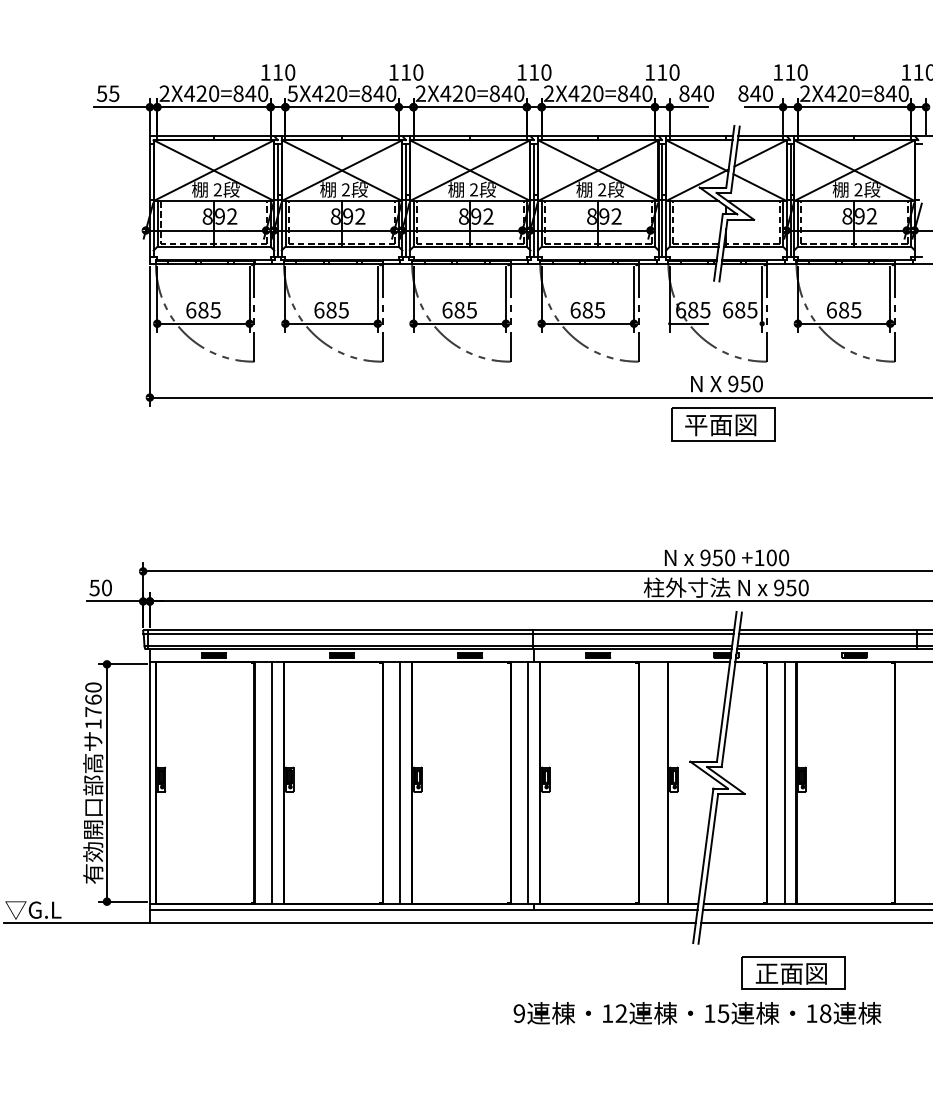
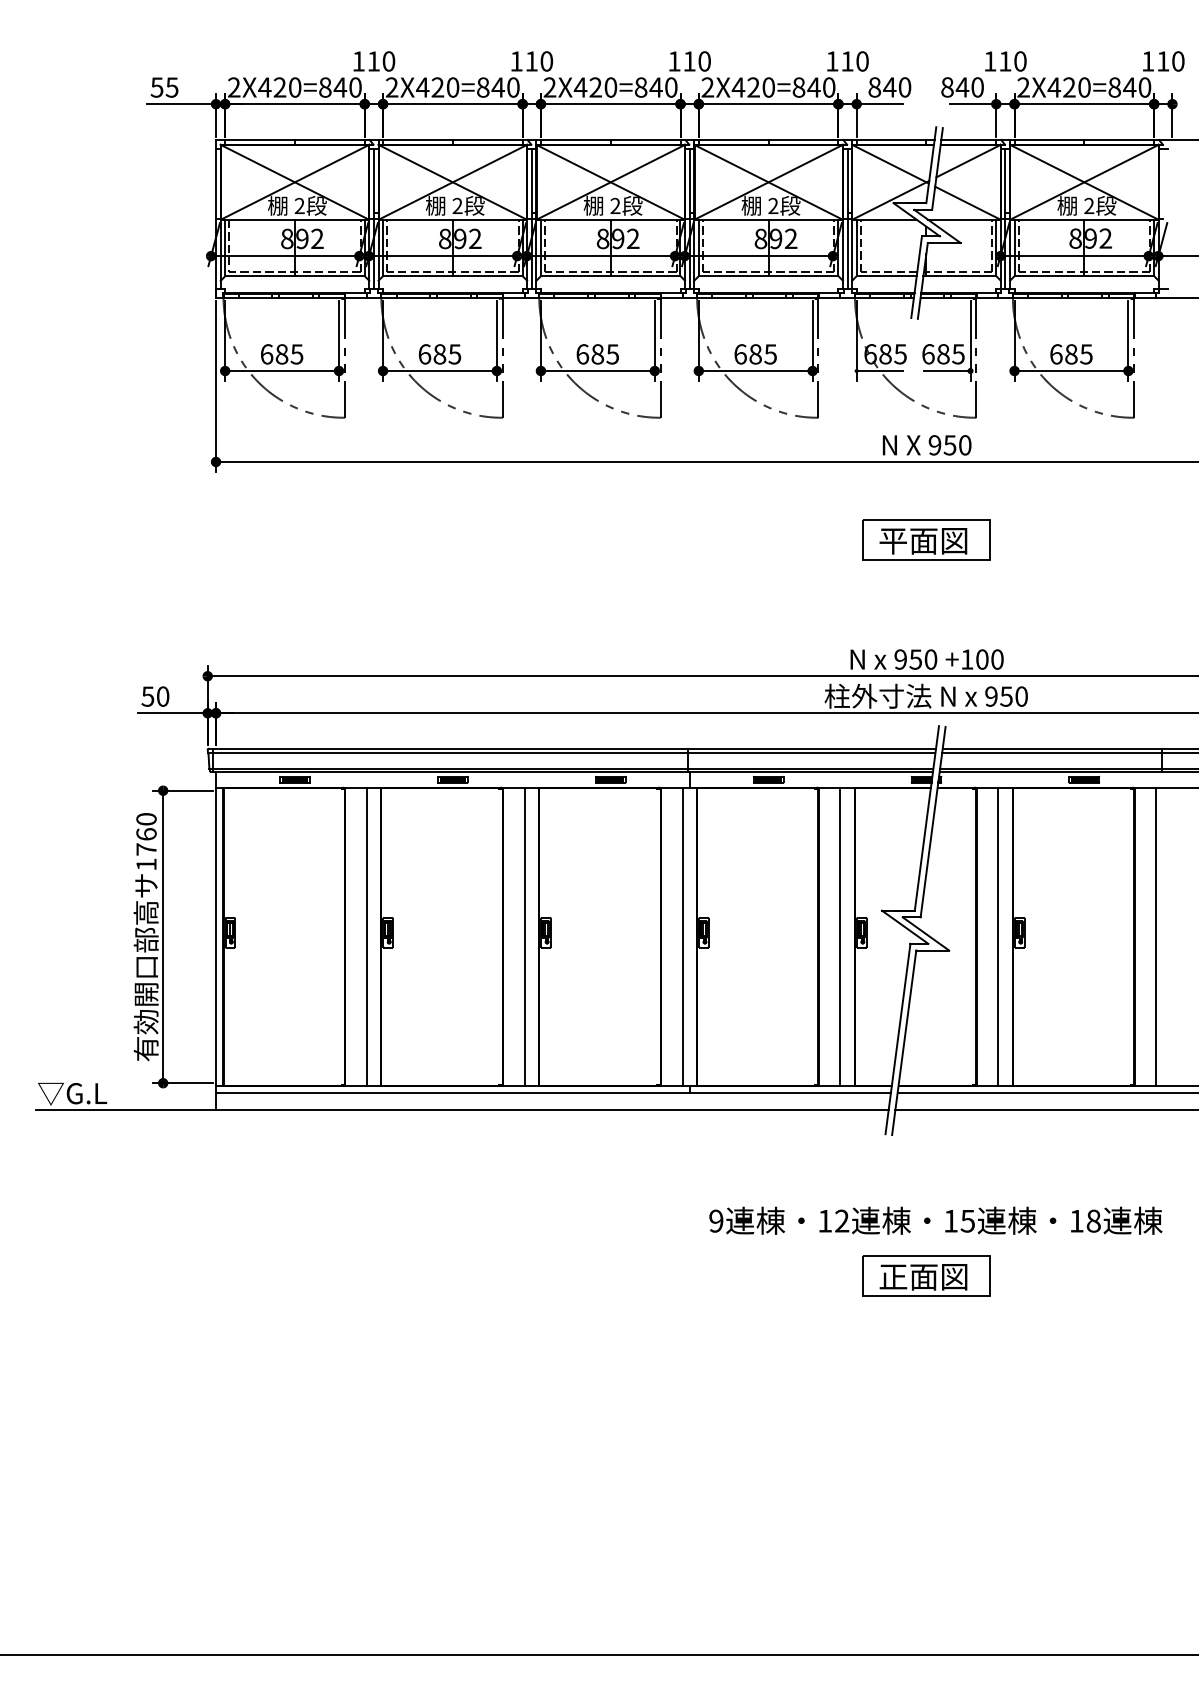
text: (292, 93) -> (391, 87), 5X420=840 -> 2X420=840
line: (743, 324) -> (947, 371), added
part: (723, 423) -> (926, 539), moved
line: (656, 782) -> (840, 936), added
line: (913, 782) -> (1156, 936), added
part: (793, 972) -> (926, 1275), moved
text: (697, 1013) -> (935, 1220), moved

